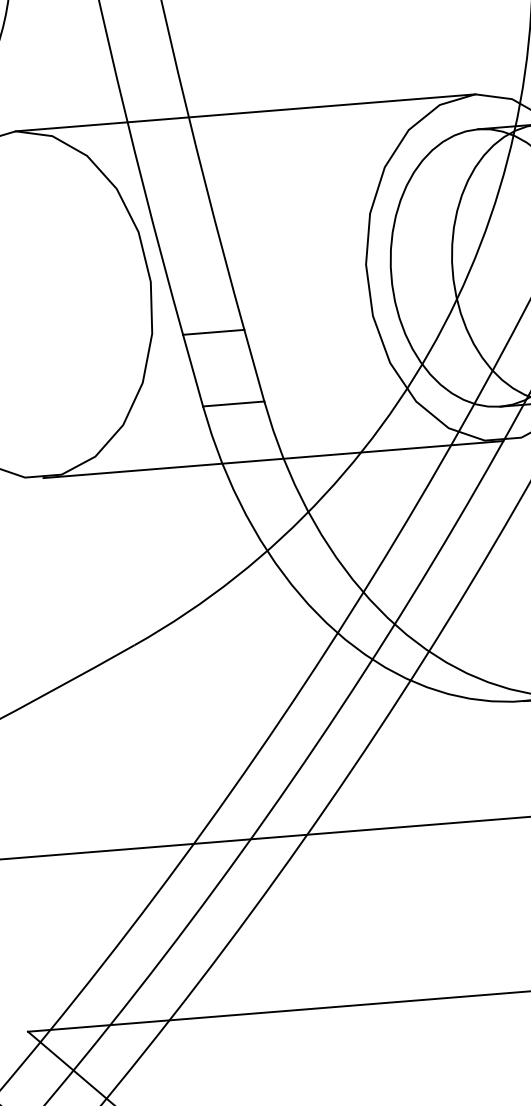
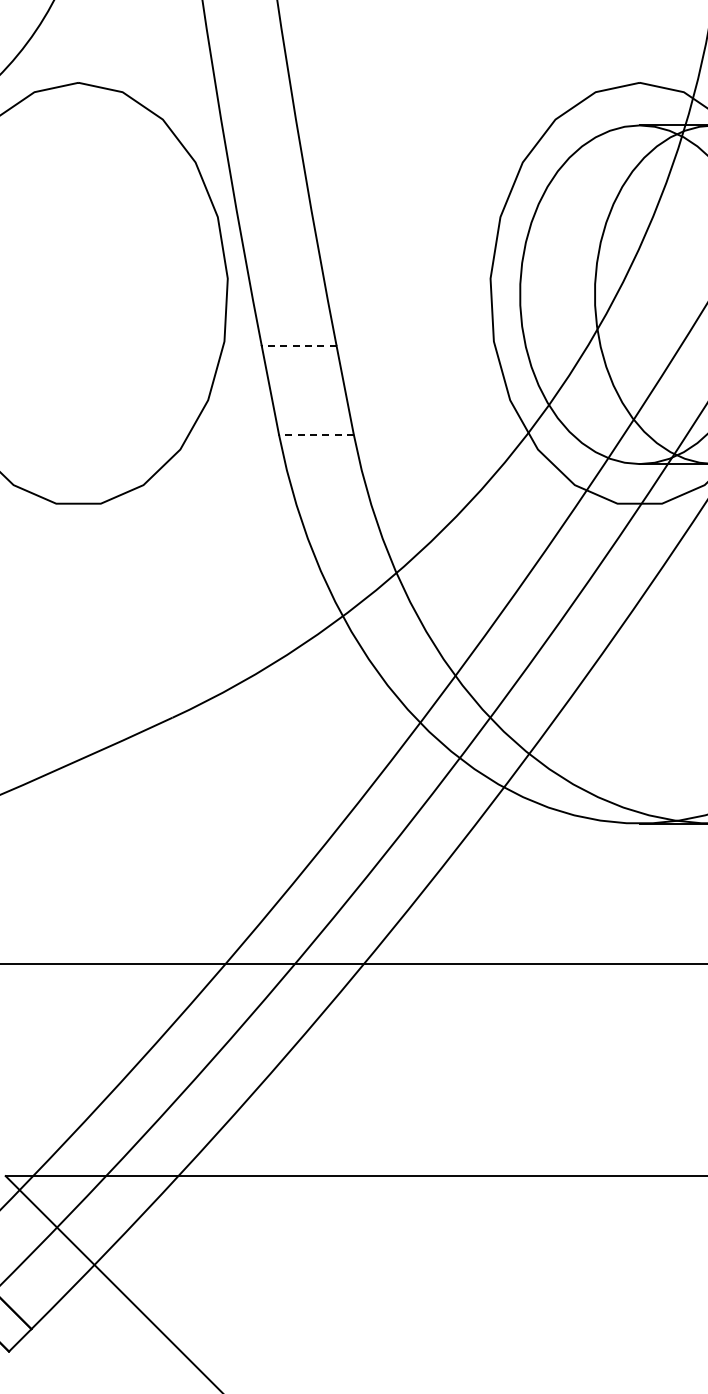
line: (244, 112) -> (358, 82), removed
line: (213, 332) -> (298, 345), solid -> dashed
line: (232, 403) -> (315, 434), solid -> dashed
line: (272, 459) -> (358, 506), removed

